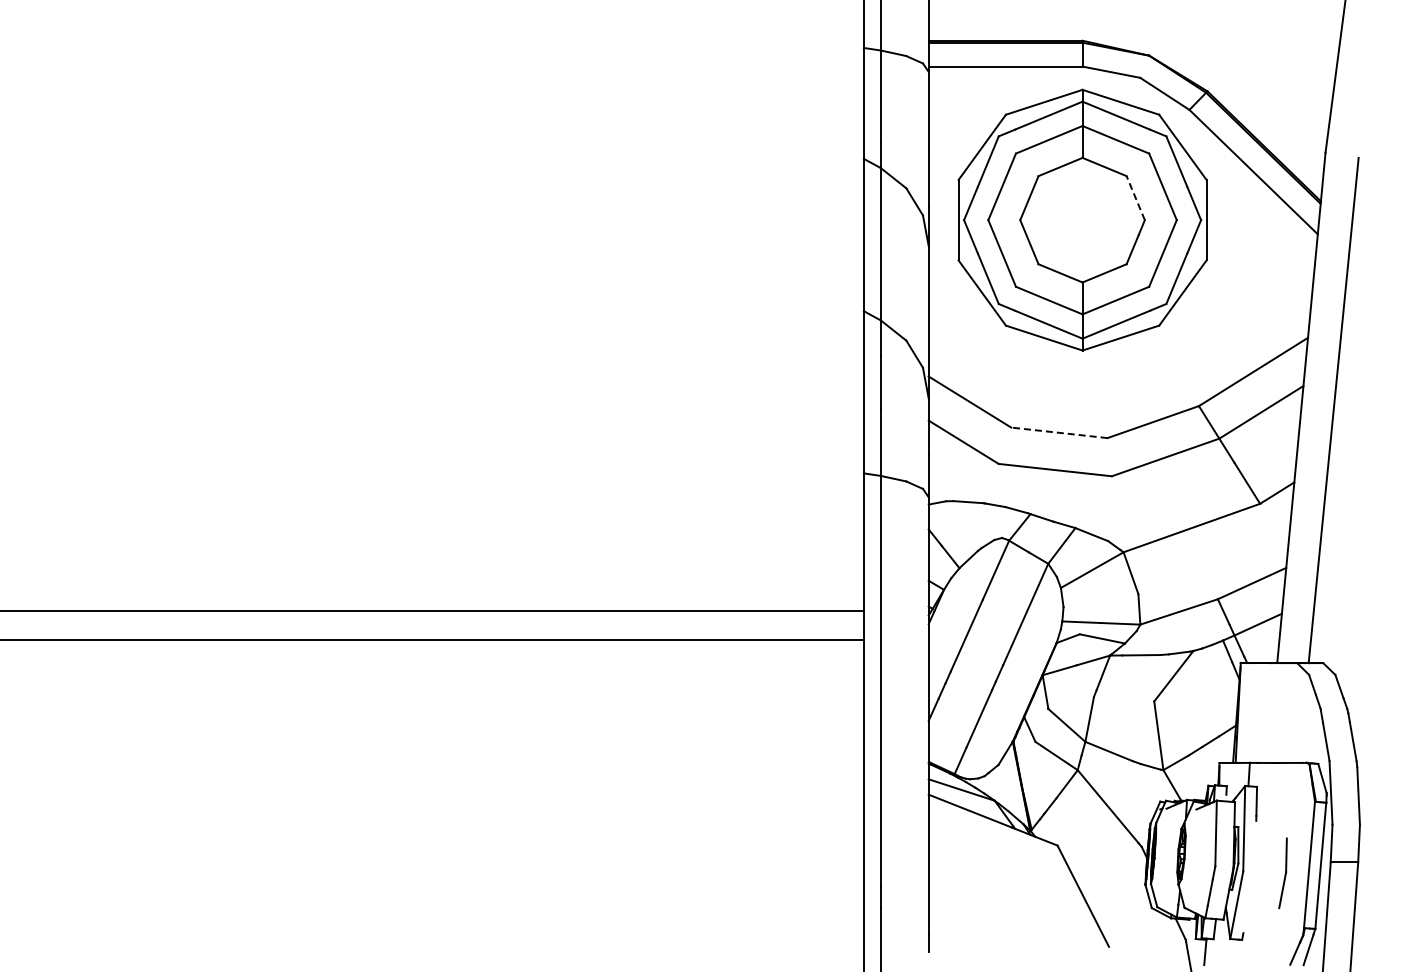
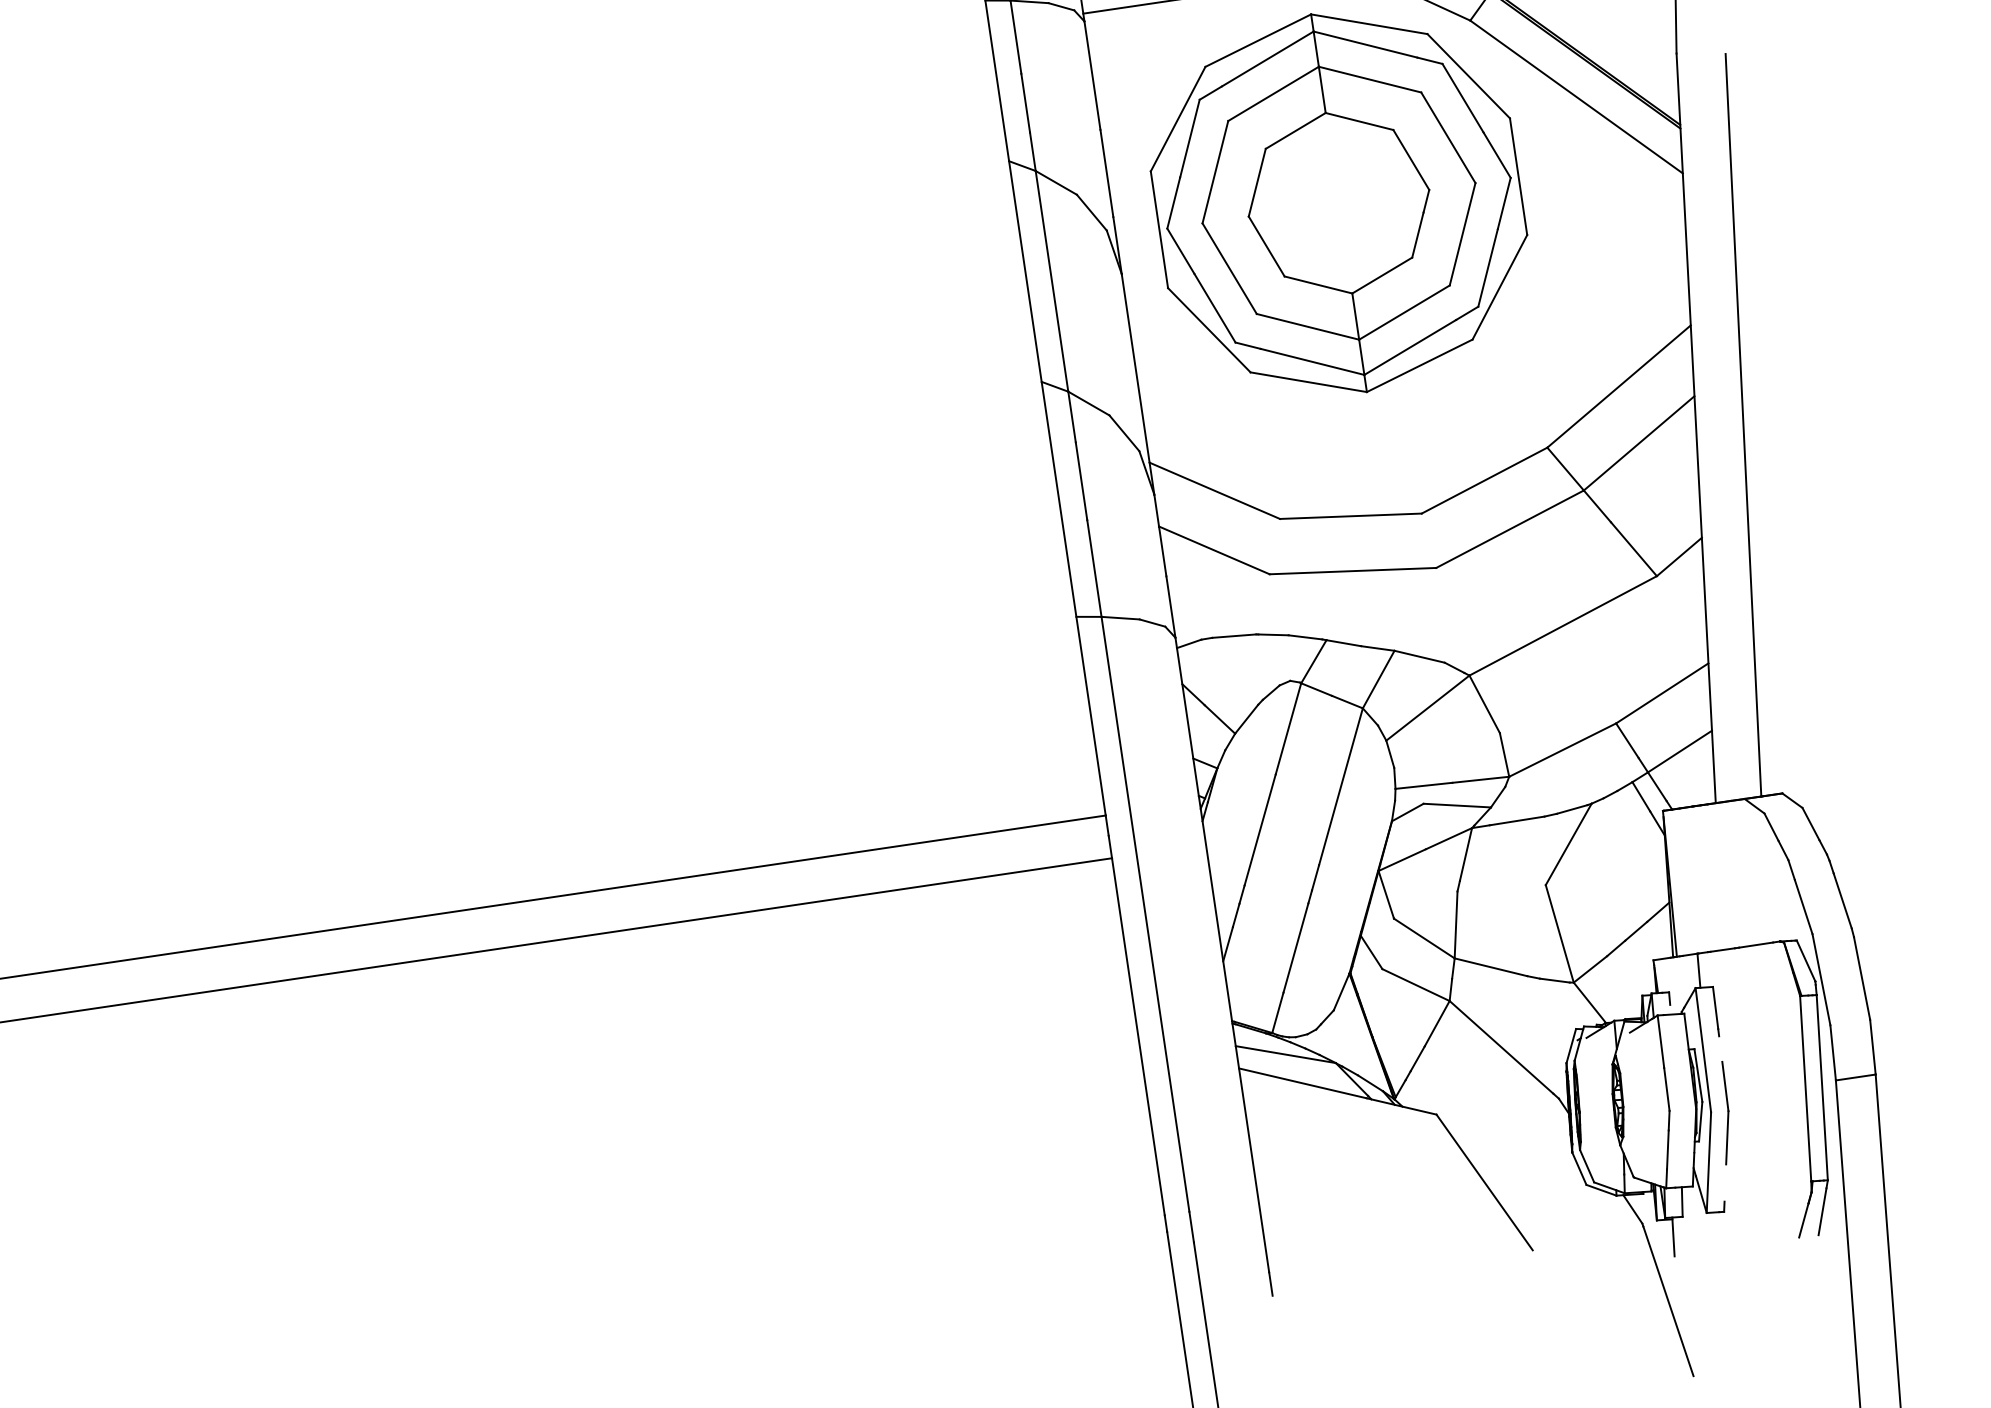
line: (1135, 198) -> (1411, 160), dashed -> solid
line: (1058, 432) -> (1349, 515), dashed -> solid
part: (1282, 873) -> (1723, 1113), moved

